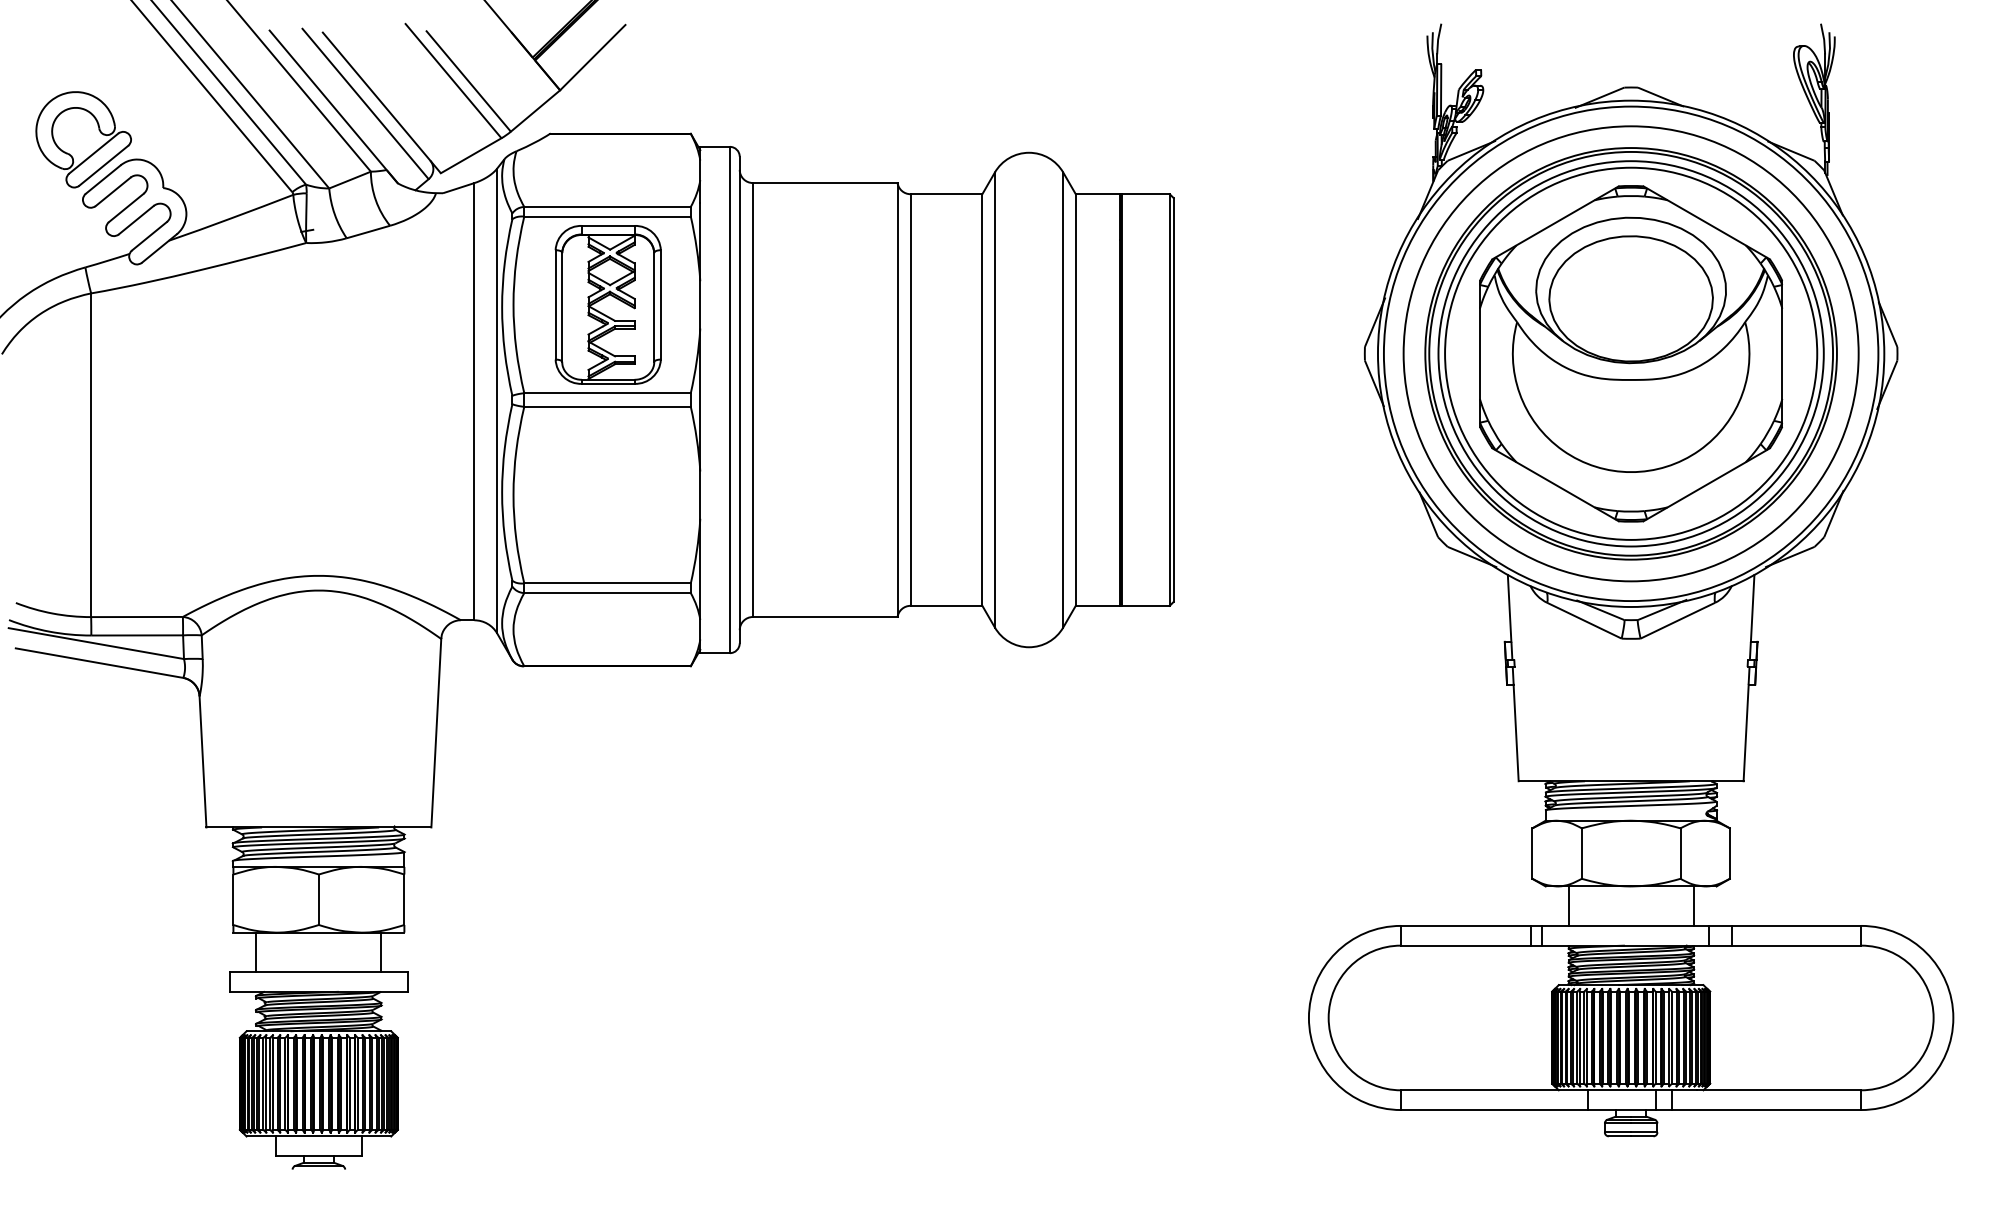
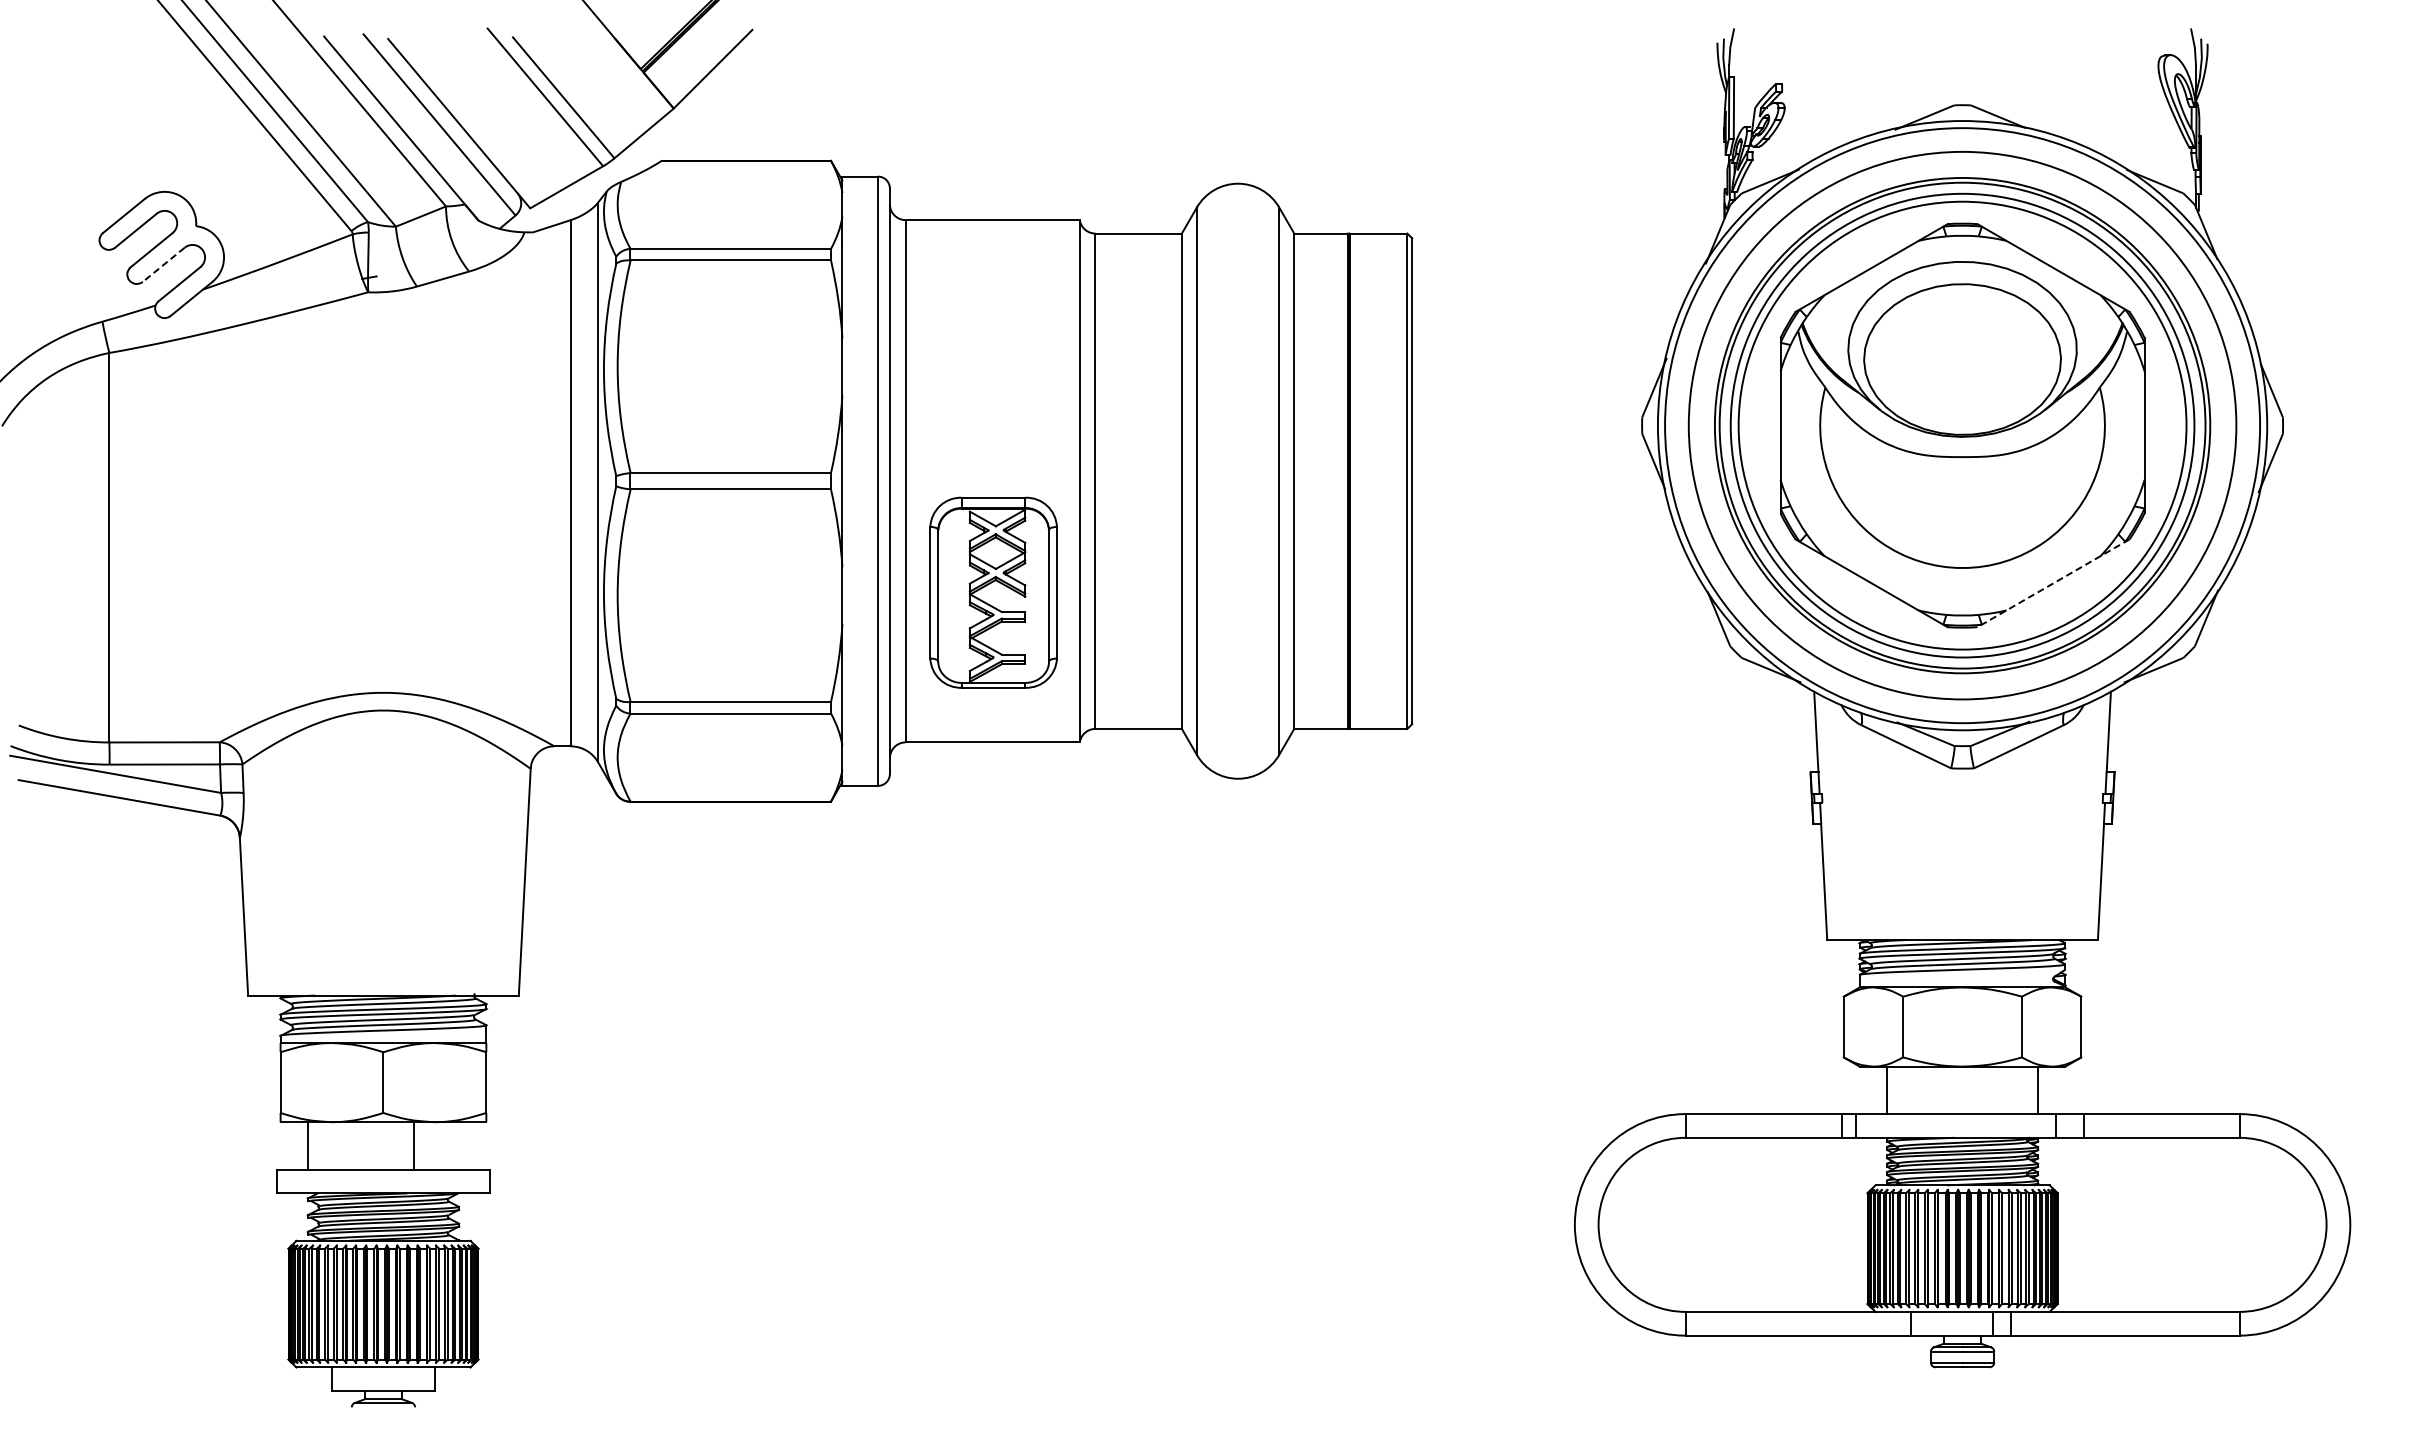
part: (95, 150) -> (114, 181), removed
line: (136, 219) -> (163, 264), solid -> dashed
part: (608, 304) -> (993, 592), moved
line: (1706, 484) -> (2053, 583), solid -> dashed
line: (381, 952) -> (413, 1145), moved

